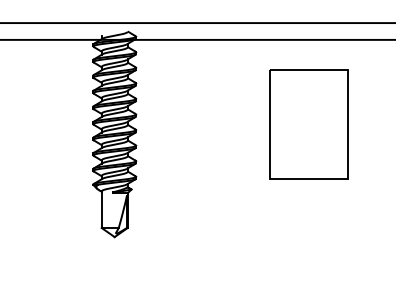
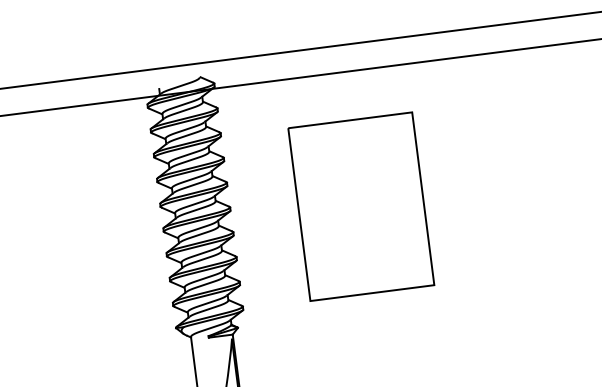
part: (308, 124) -> (360, 206), moved

